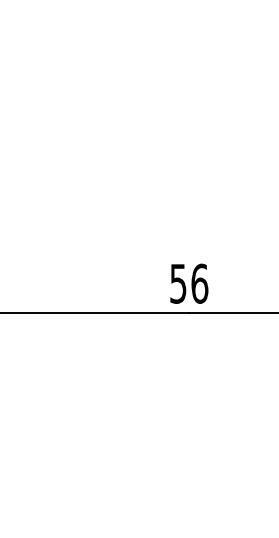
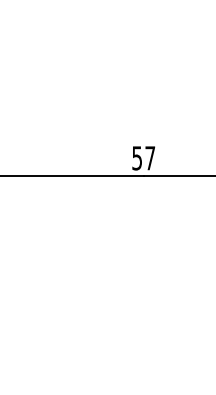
text: (200, 284) -> (150, 158), 56 -> 57

